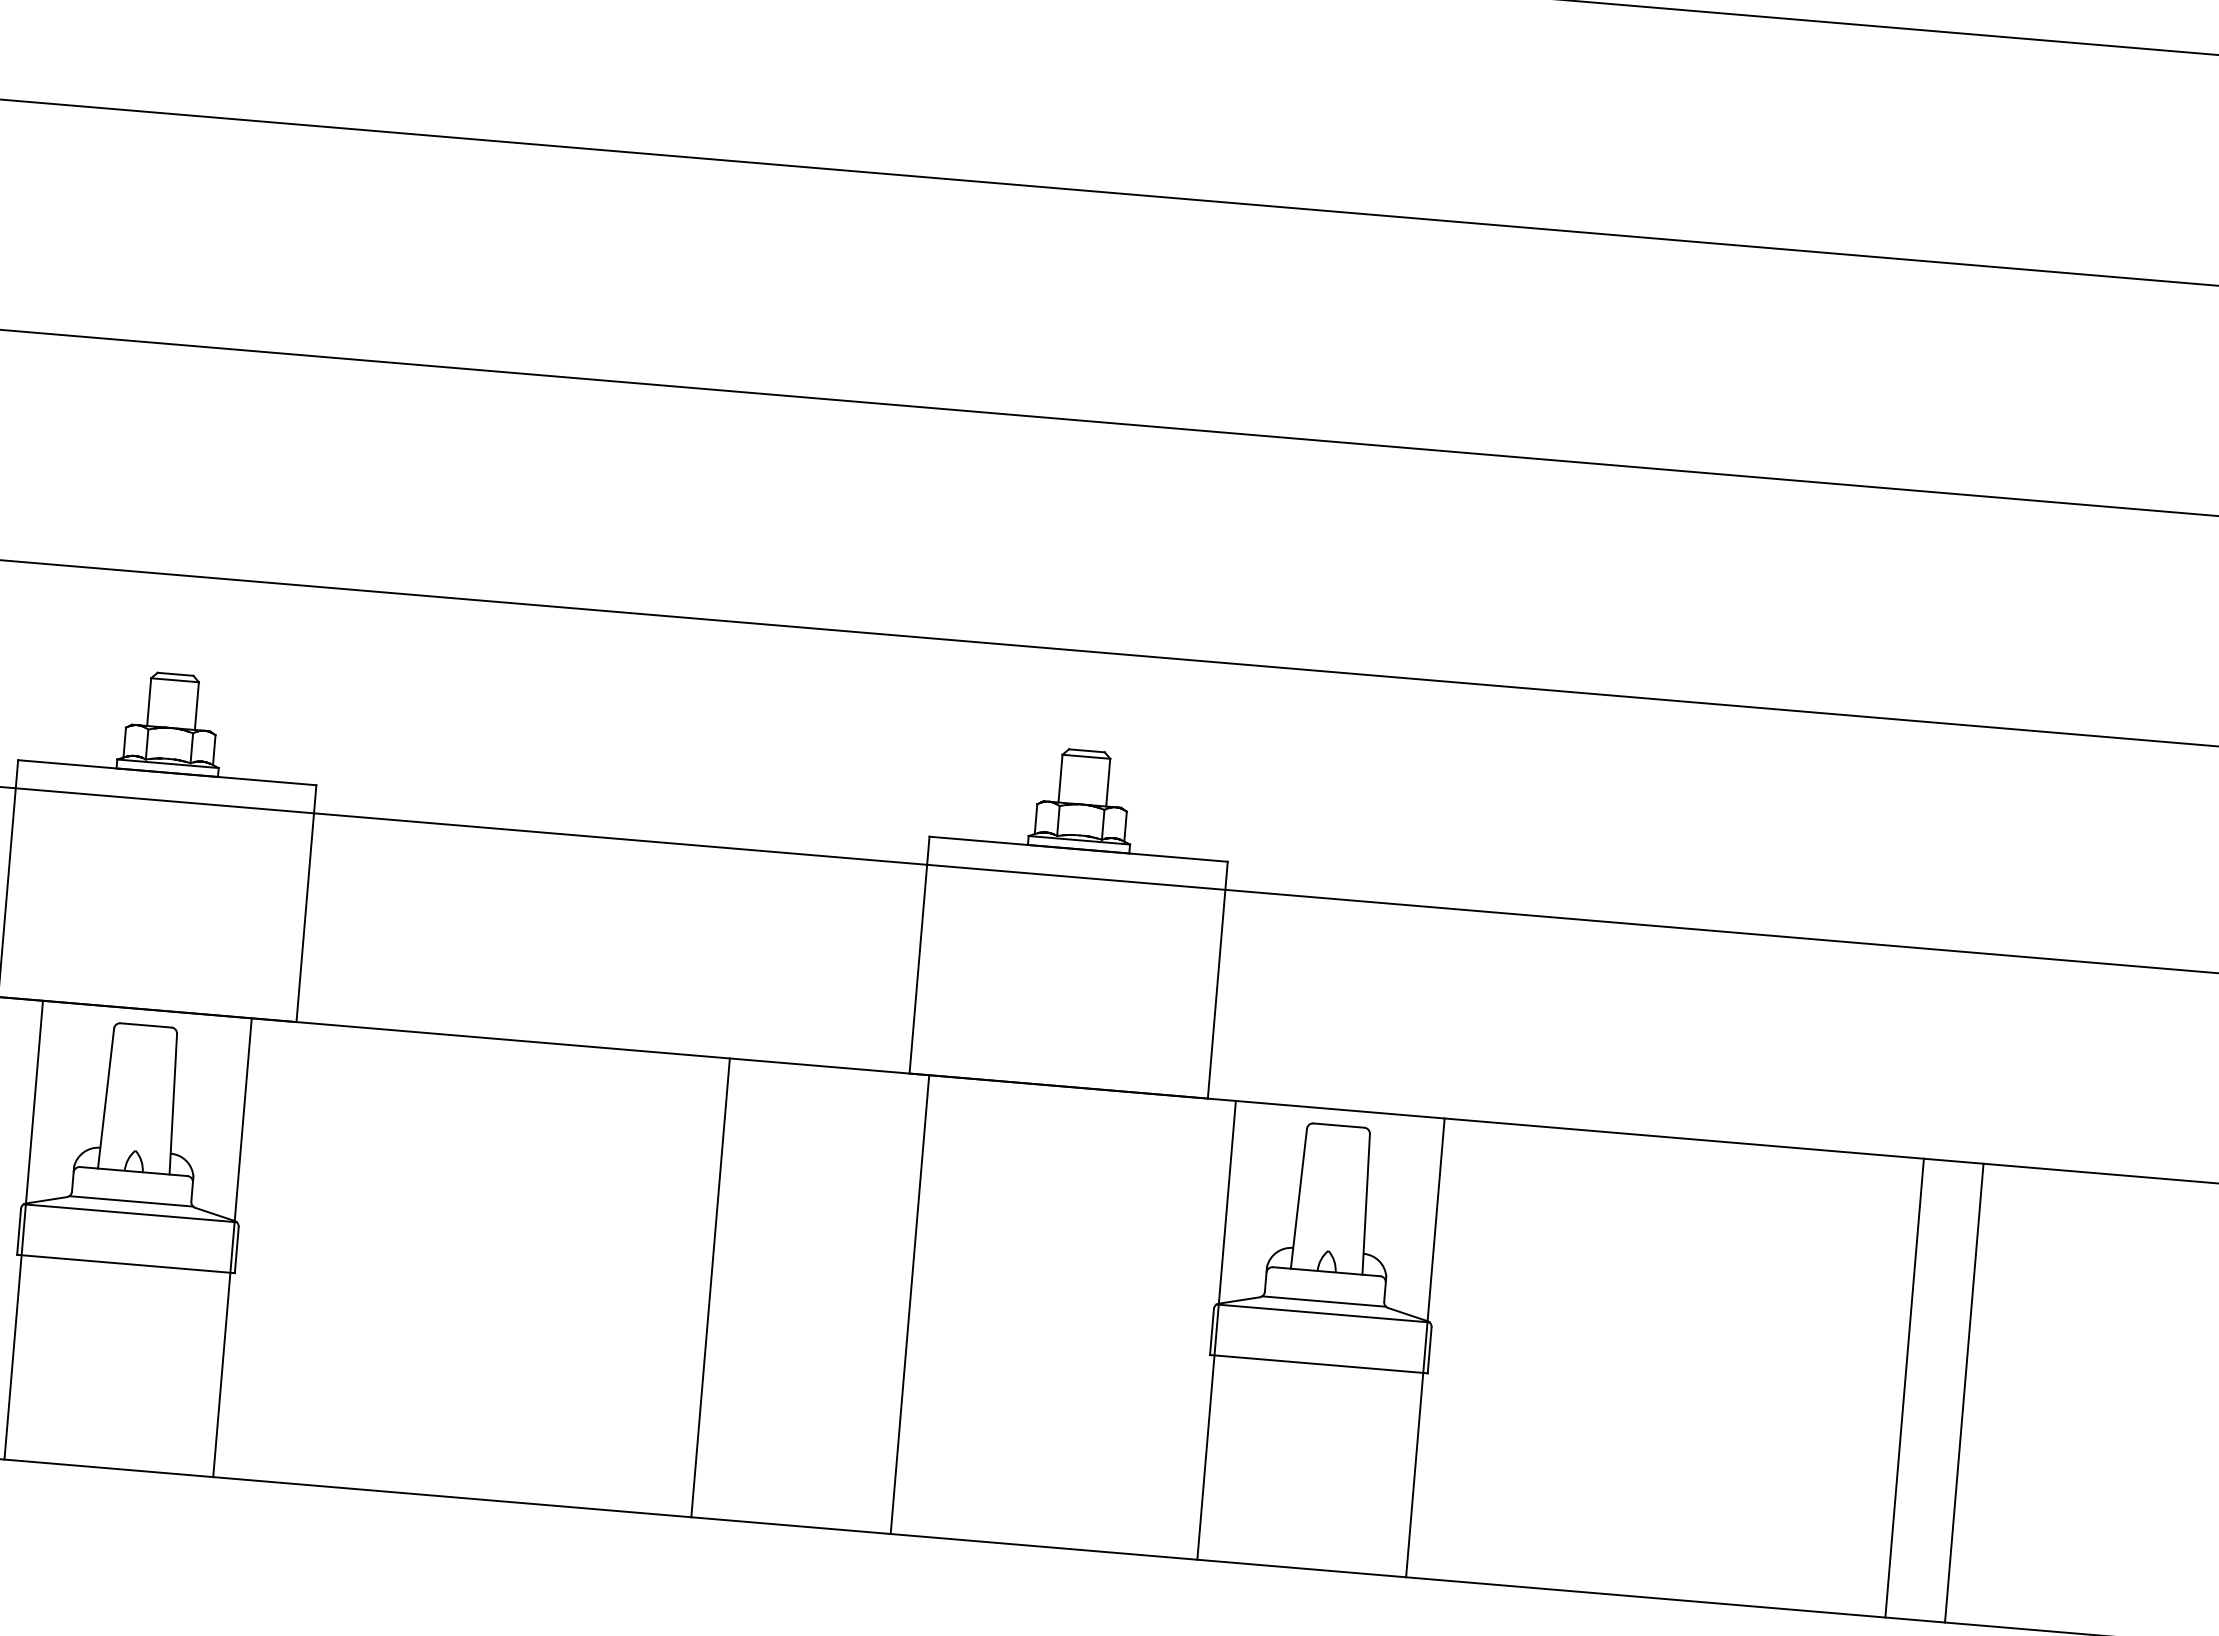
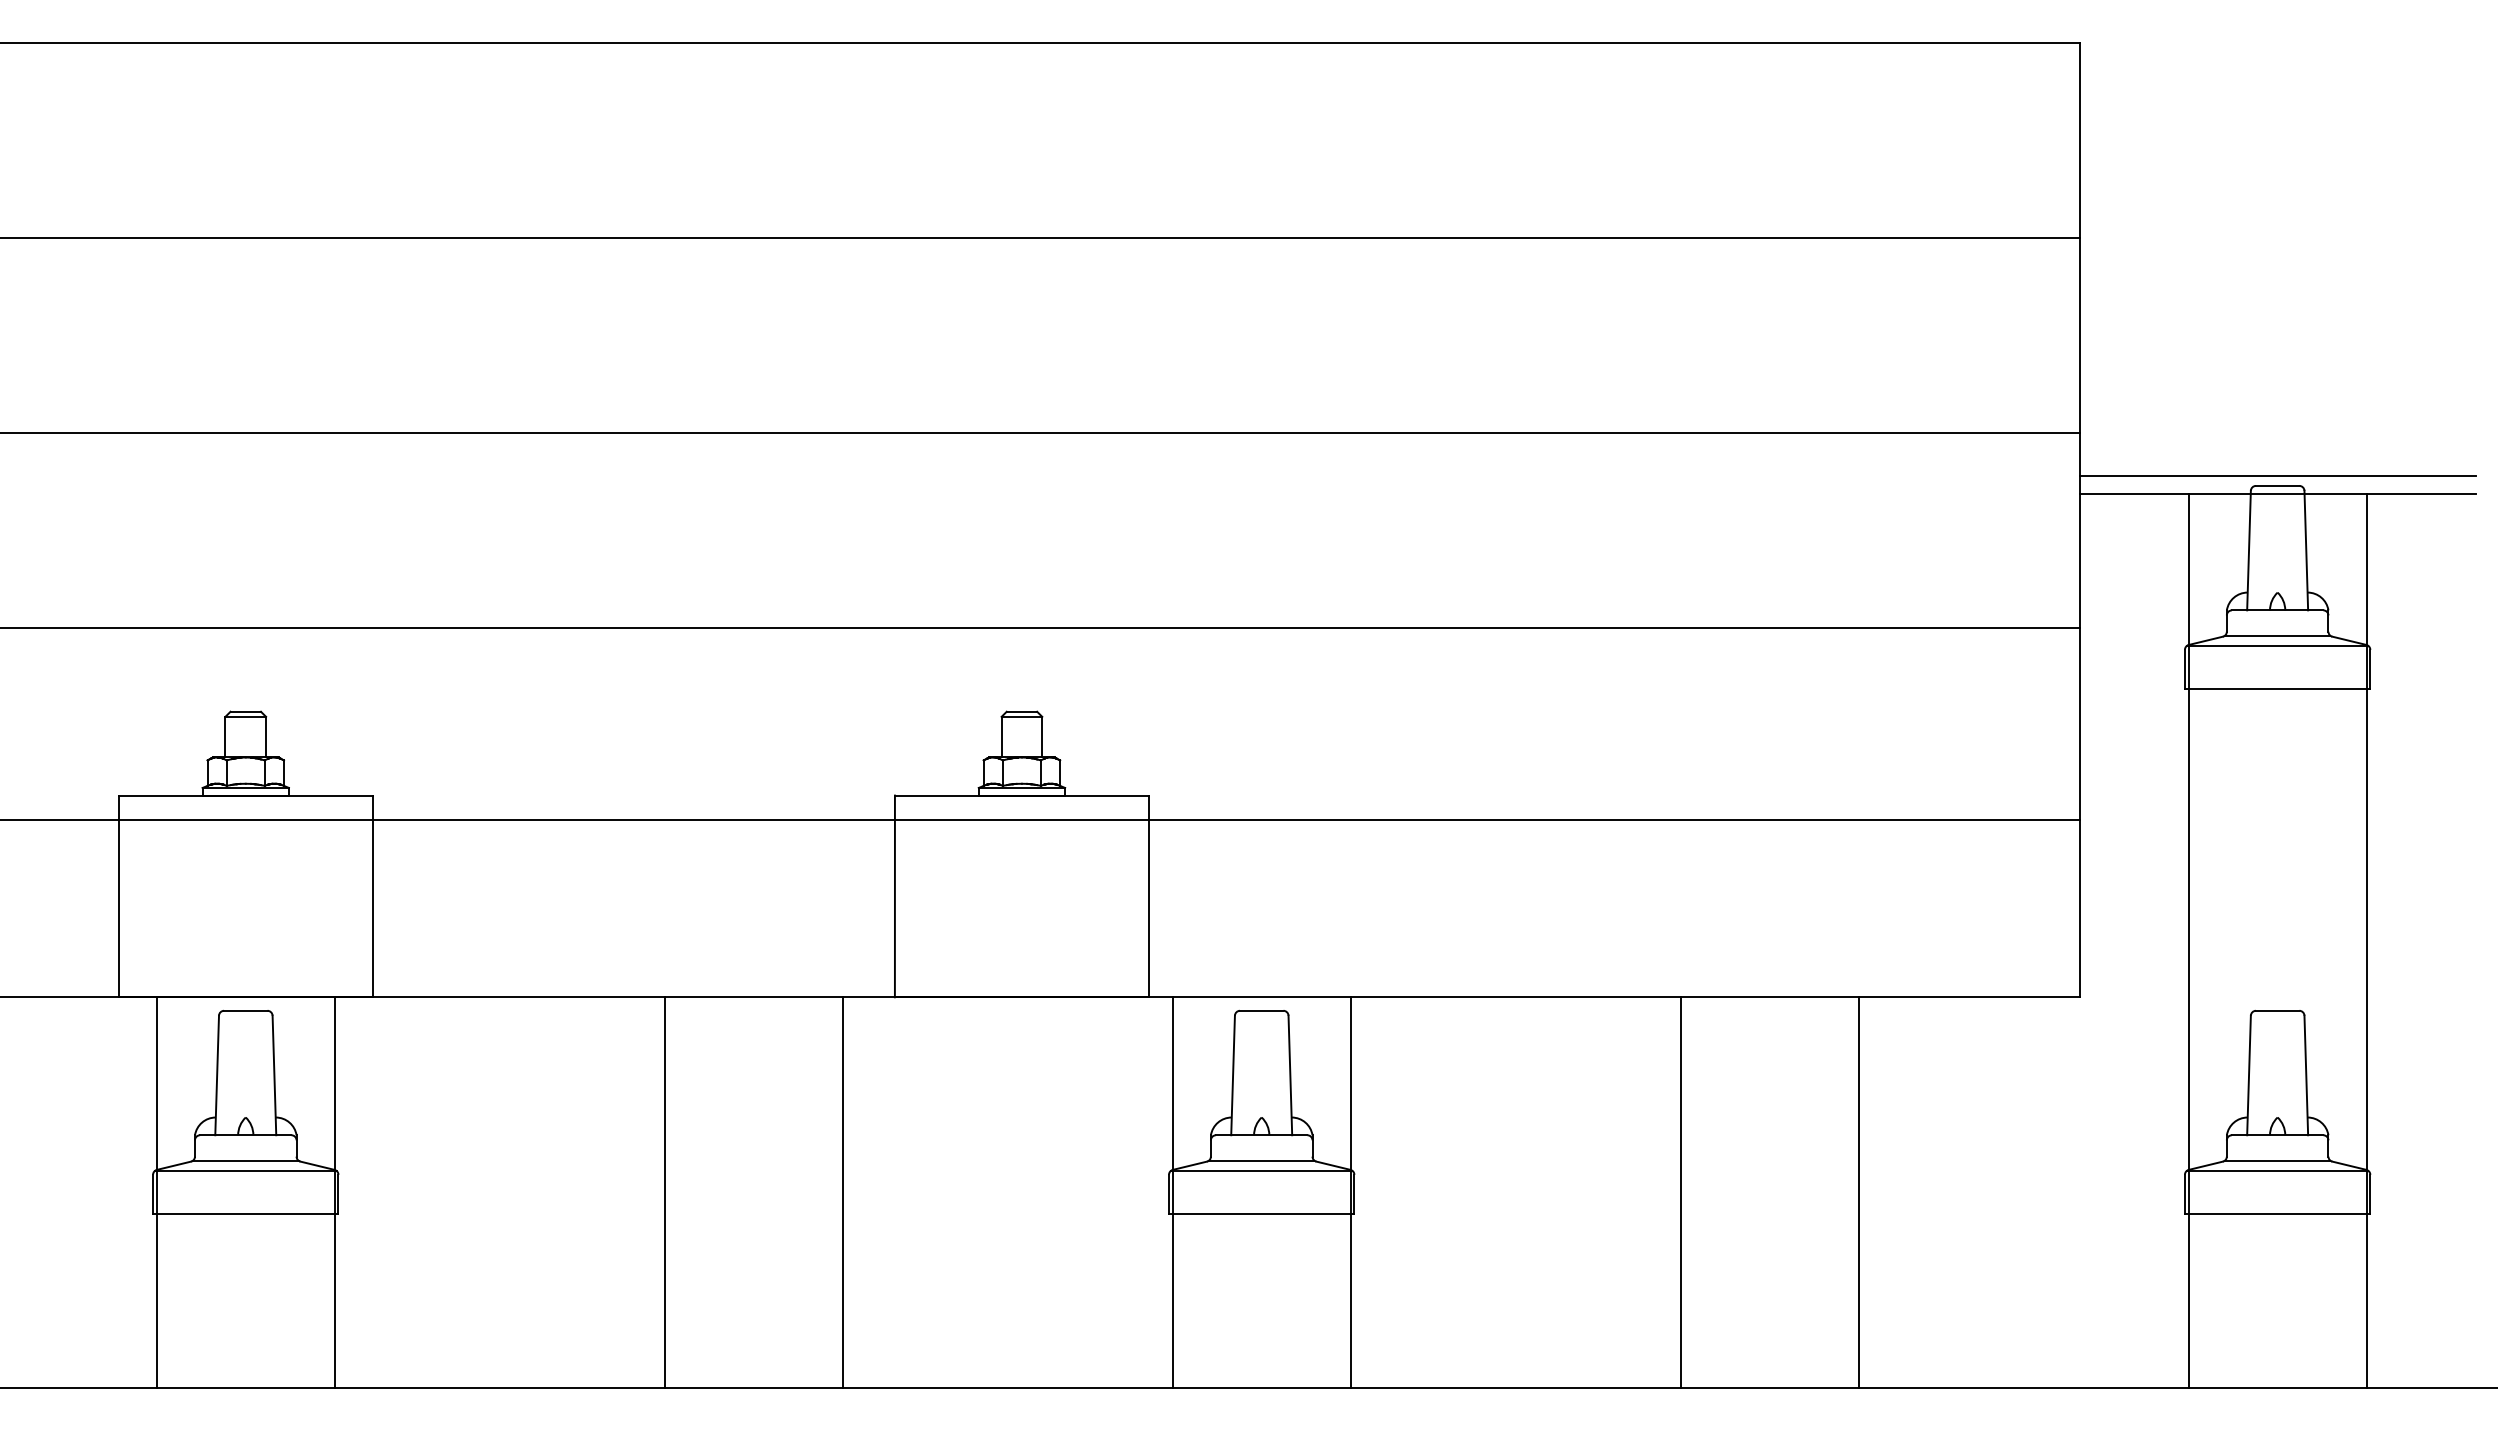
line: (710, 1287) -> (664, 1192), moved
line: (909, 1304) -> (842, 1192), moved
line: (1904, 1387) -> (1680, 1192), moved
line: (1964, 1392) -> (1858, 1192), moved

